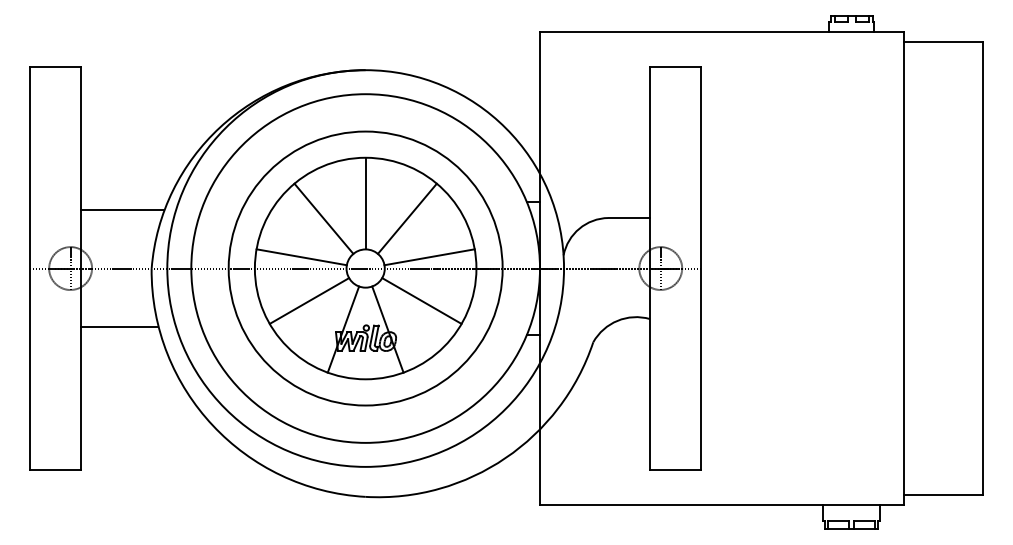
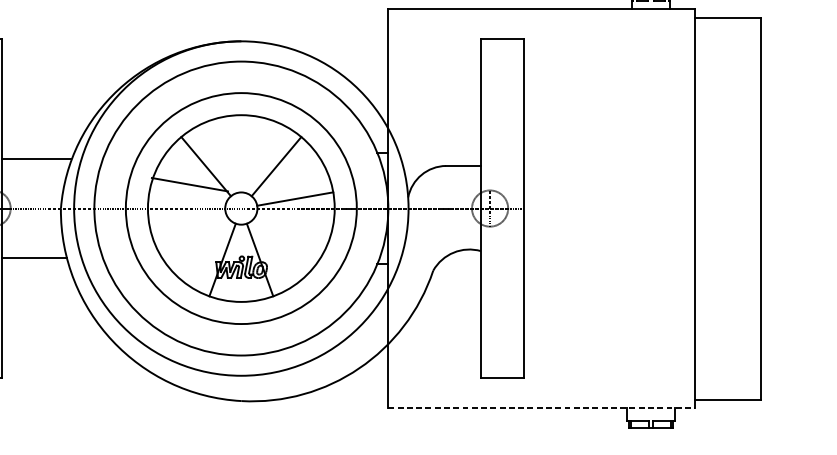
line: (365, 203) -> (241, 153), removed
line: (301, 257) -> (189, 184), moved
line: (309, 300) -> (194, 235), removed
line: (421, 300) -> (288, 235), removed
line: (722, 504) -> (542, 407), solid -> dashed

